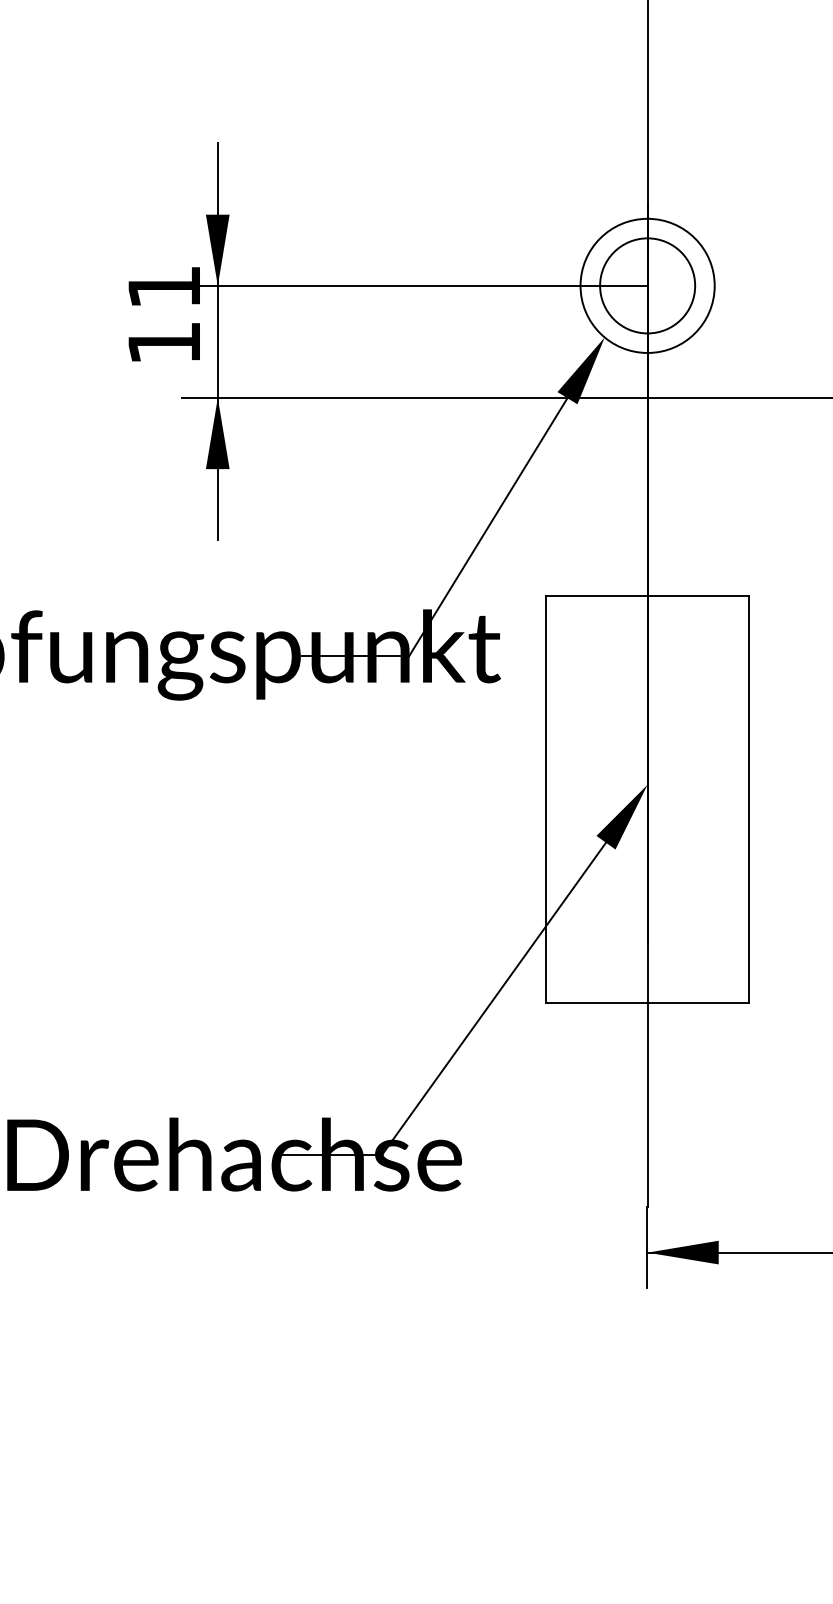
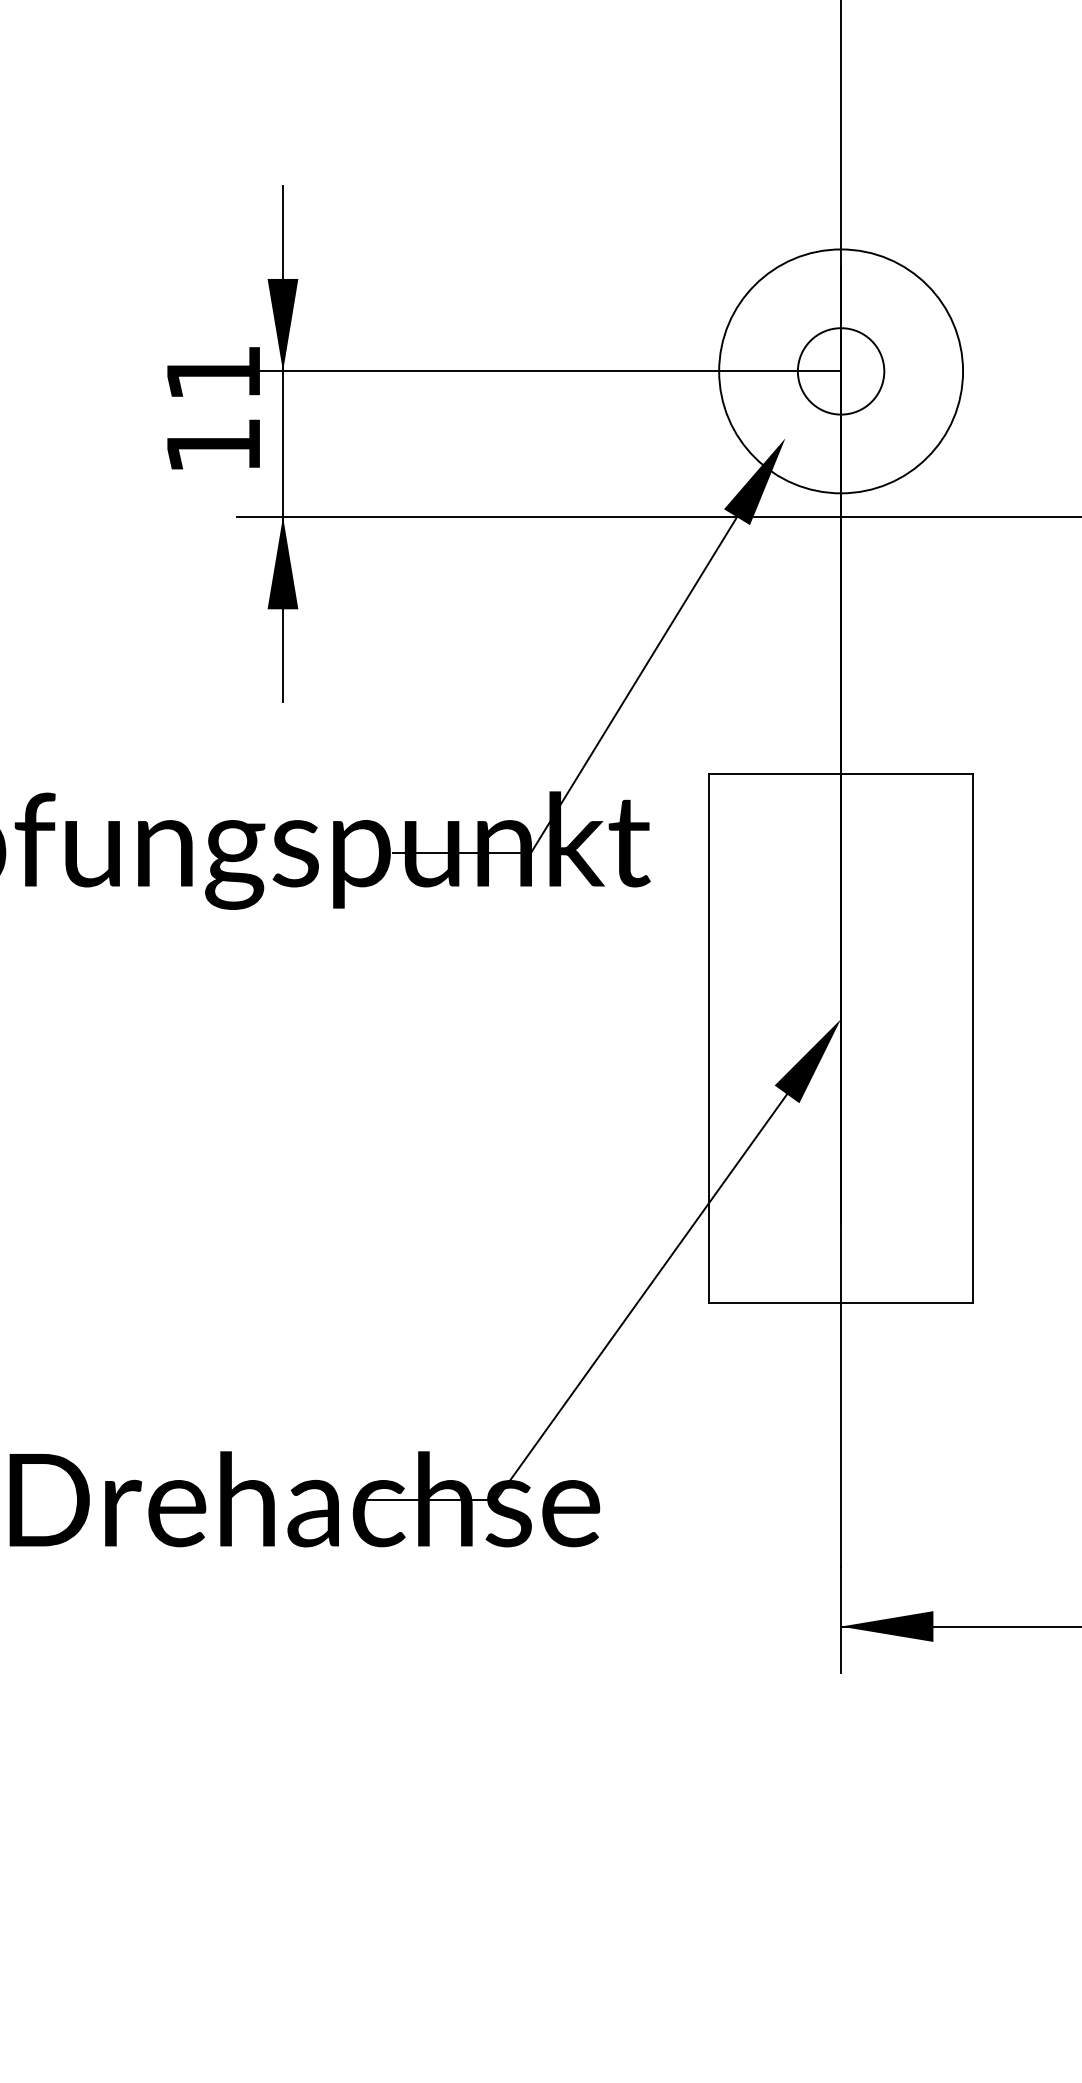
circle: (647, 285) -> (840, 370), size x0.7
circle: (647, 285) -> (840, 370), size x1.4

